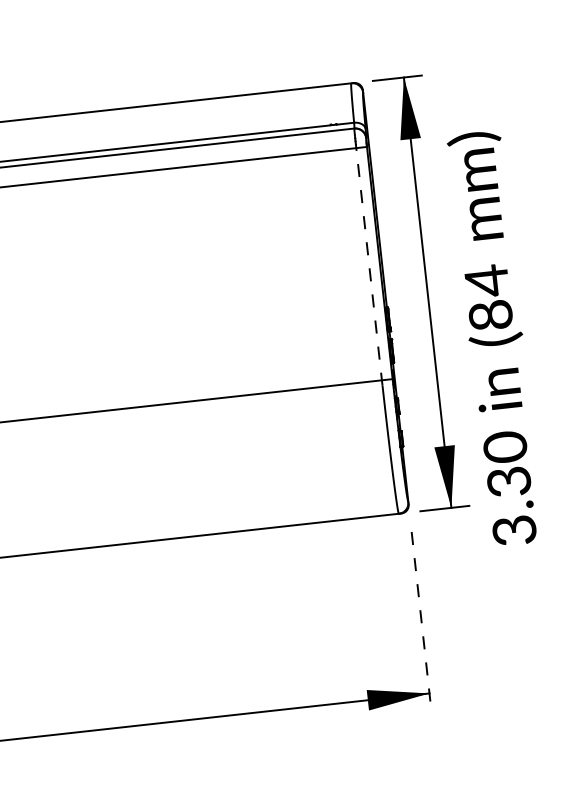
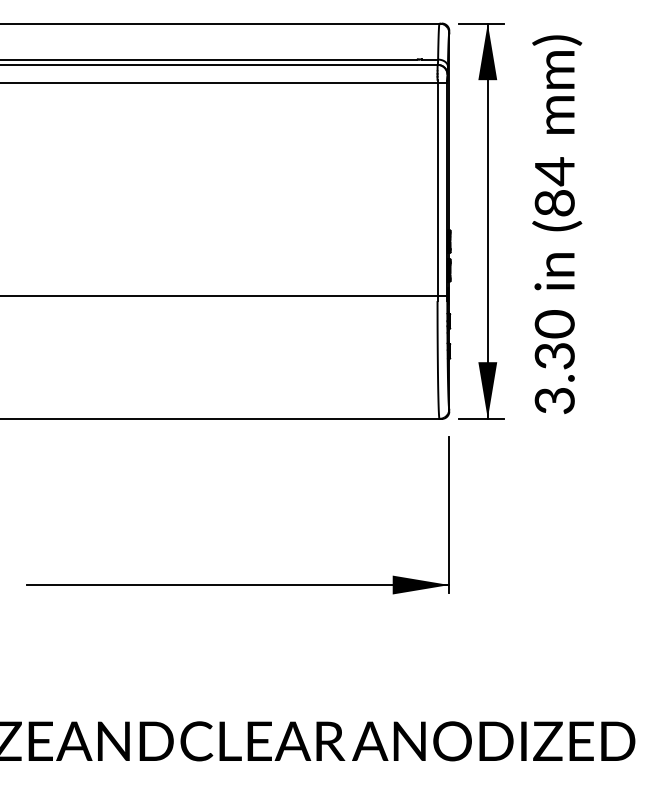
line: (369, 266) -> (437, 191), dashed -> solid
text: (496, 338) -> (557, 224), moved
line: (421, 616) -> (449, 514), dashed -> solid

